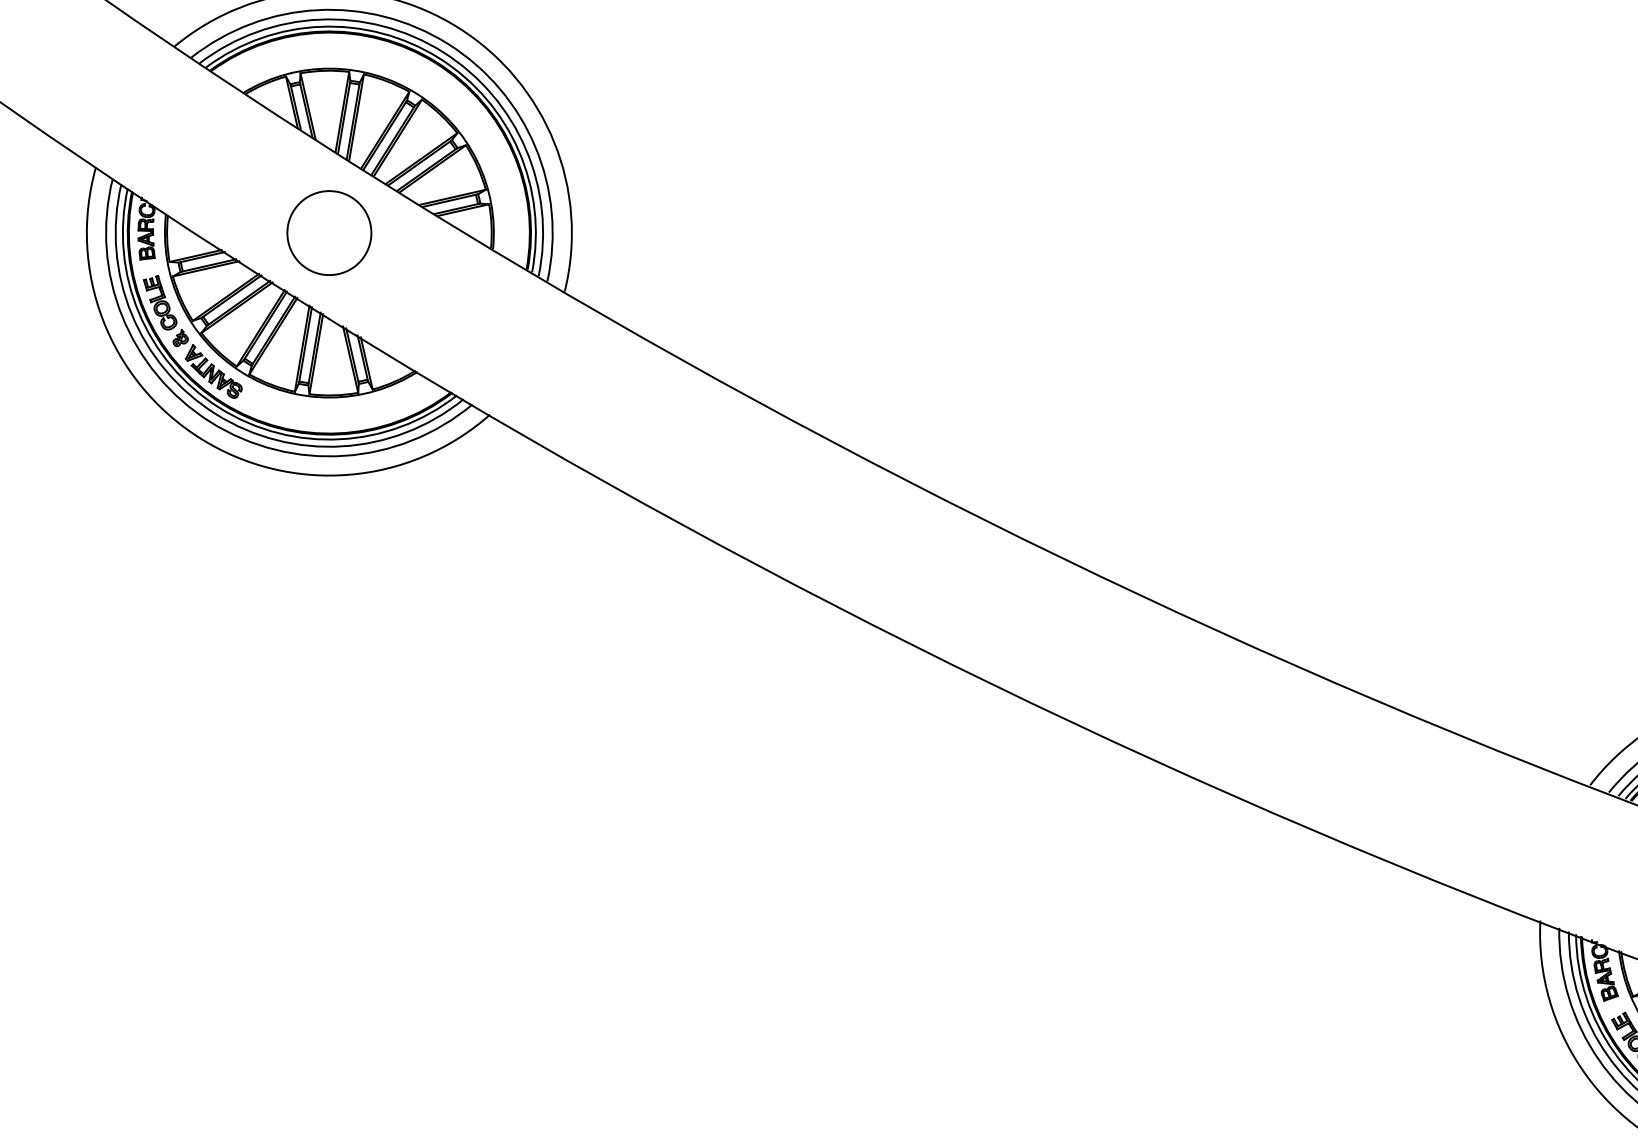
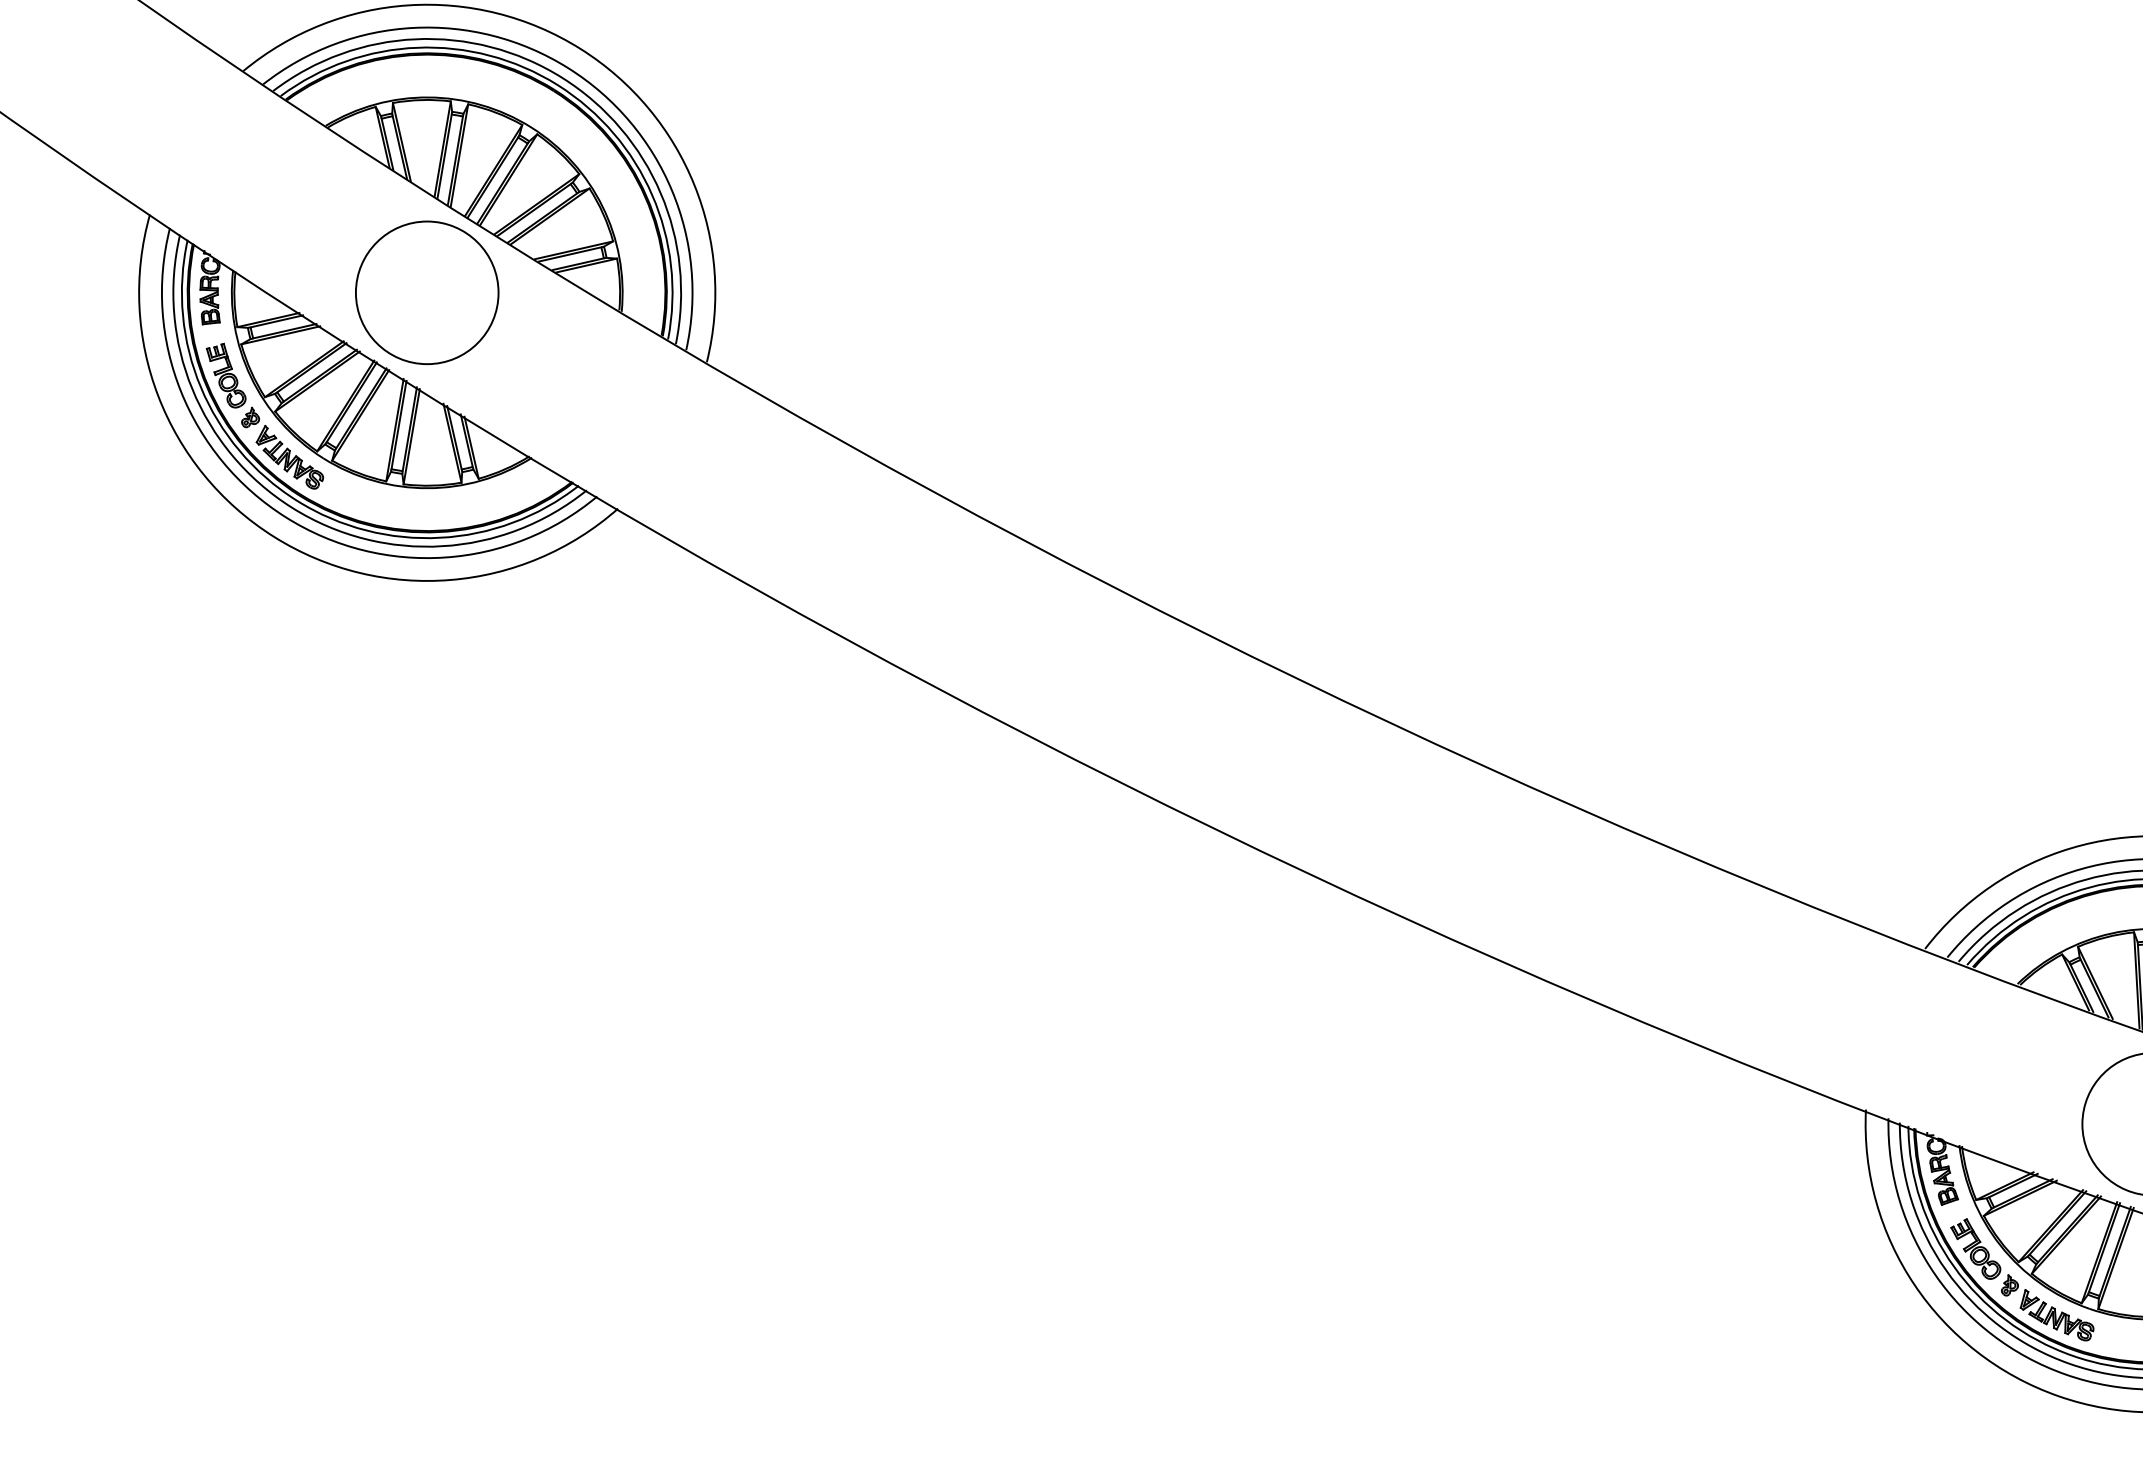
circle: (328, 232) -> (426, 292), size x1.43

